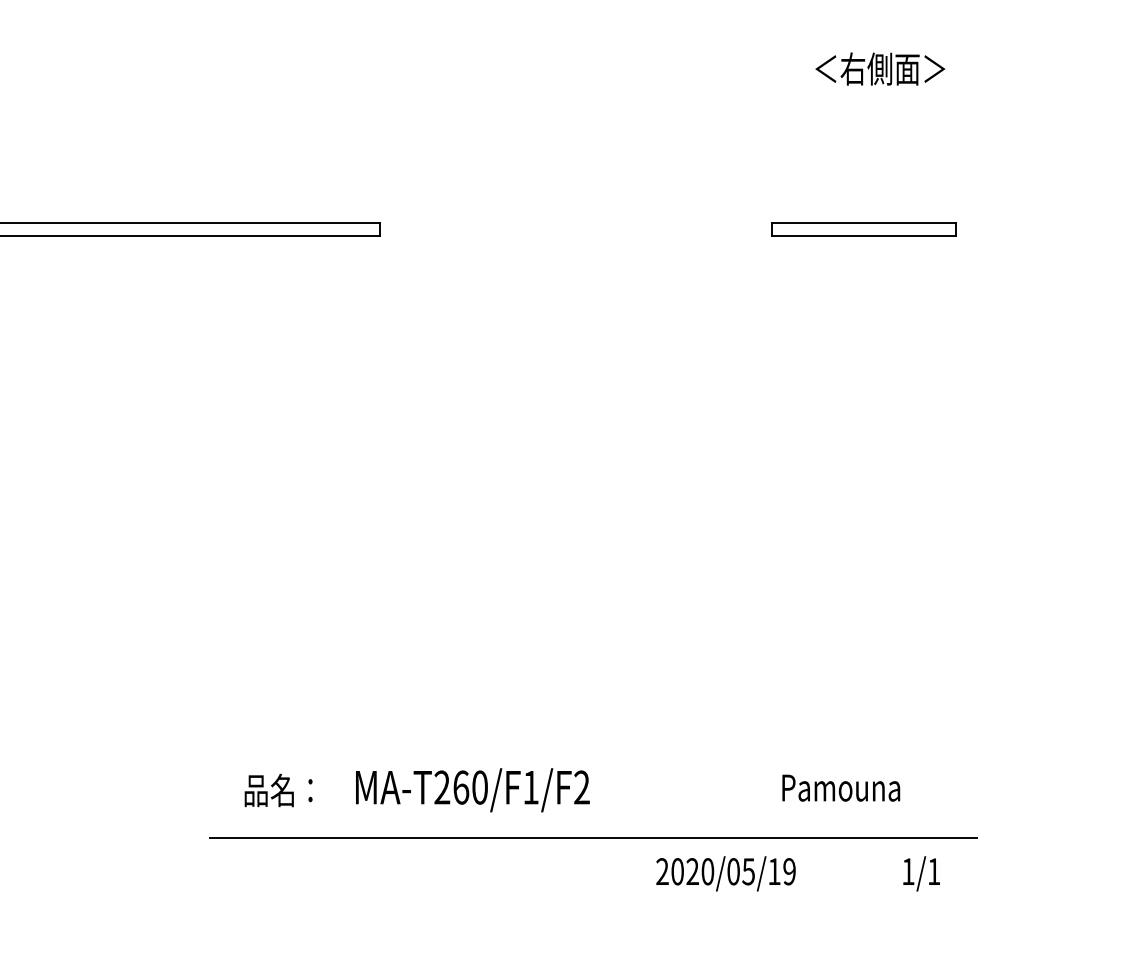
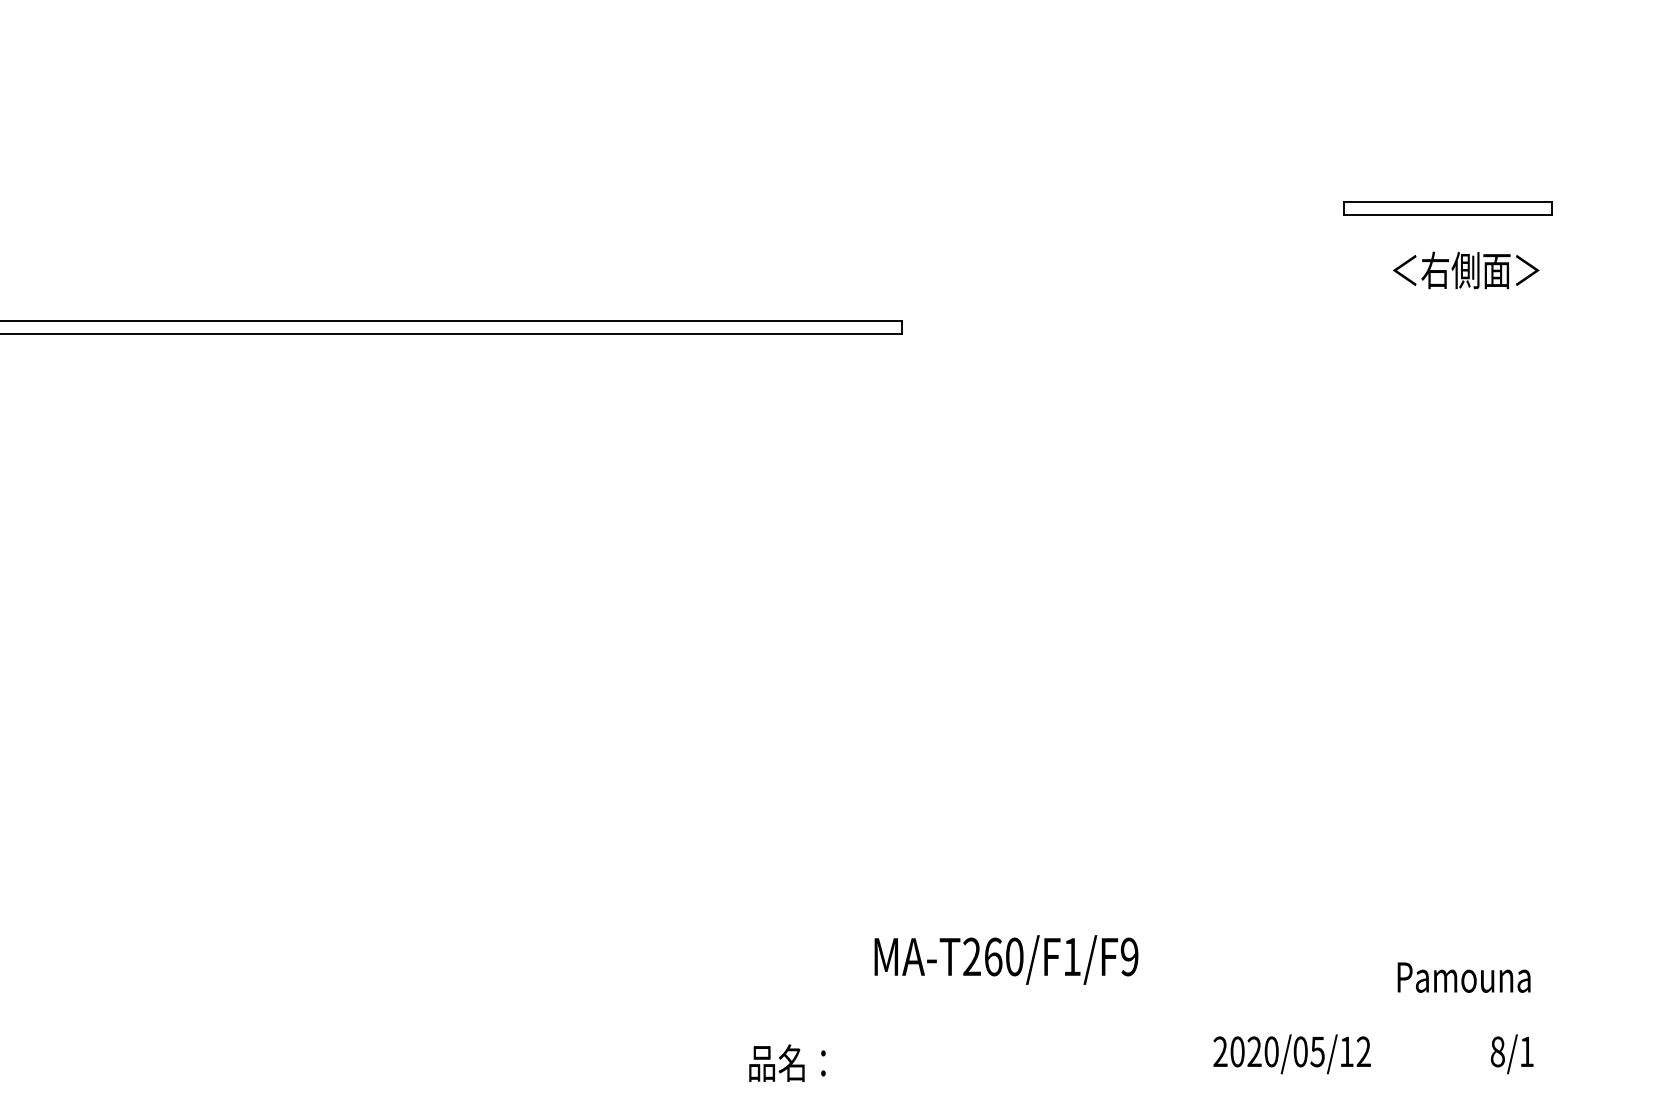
text: (880, 69) -> (1466, 270), moved
part: (863, 229) -> (1447, 208), moved
text: (581, 788) -> (1129, 957), MA-T260/F1/F2 -> MA-T260/F1/F9
text: (840, 788) -> (1463, 977), moved
text: (278, 789) -> (787, 1062), moved
line: (593, 838) -> (1142, 1014), removed
text: (908, 871) -> (1497, 1051), 1/1 -> 8/1
text: (789, 872) -> (1363, 1052), 2020/05/19 -> 2020/05/12

